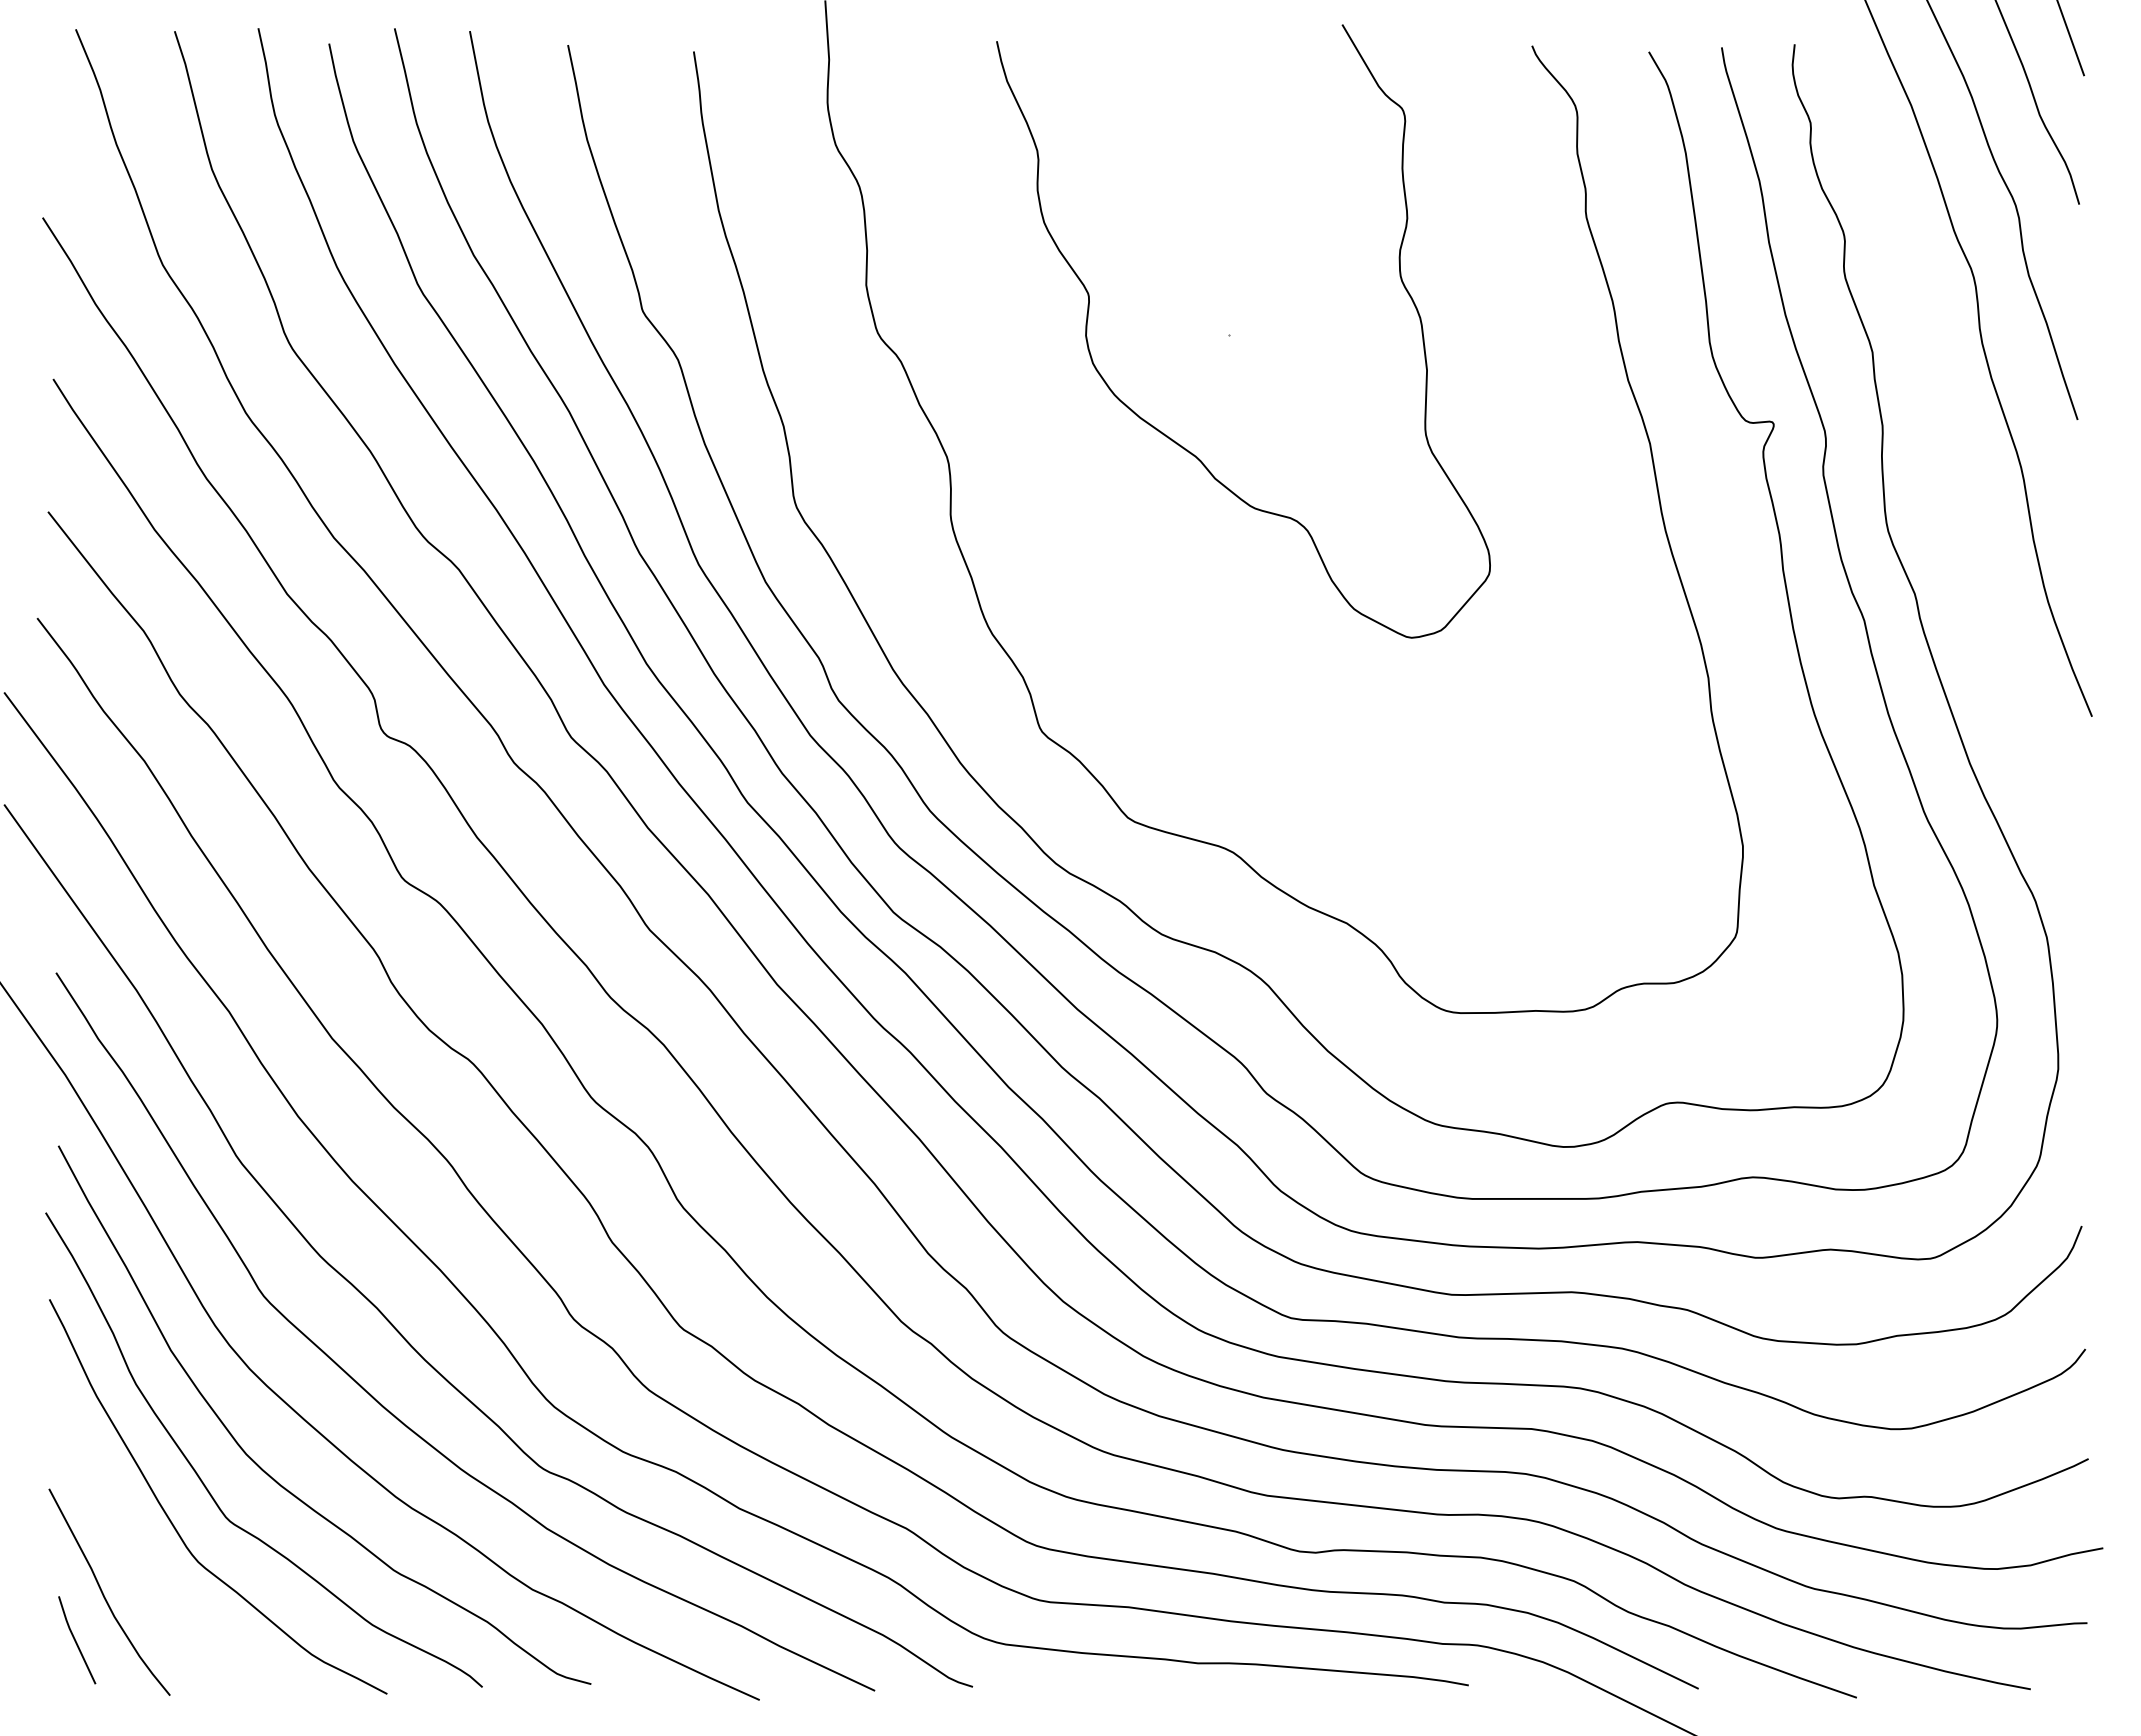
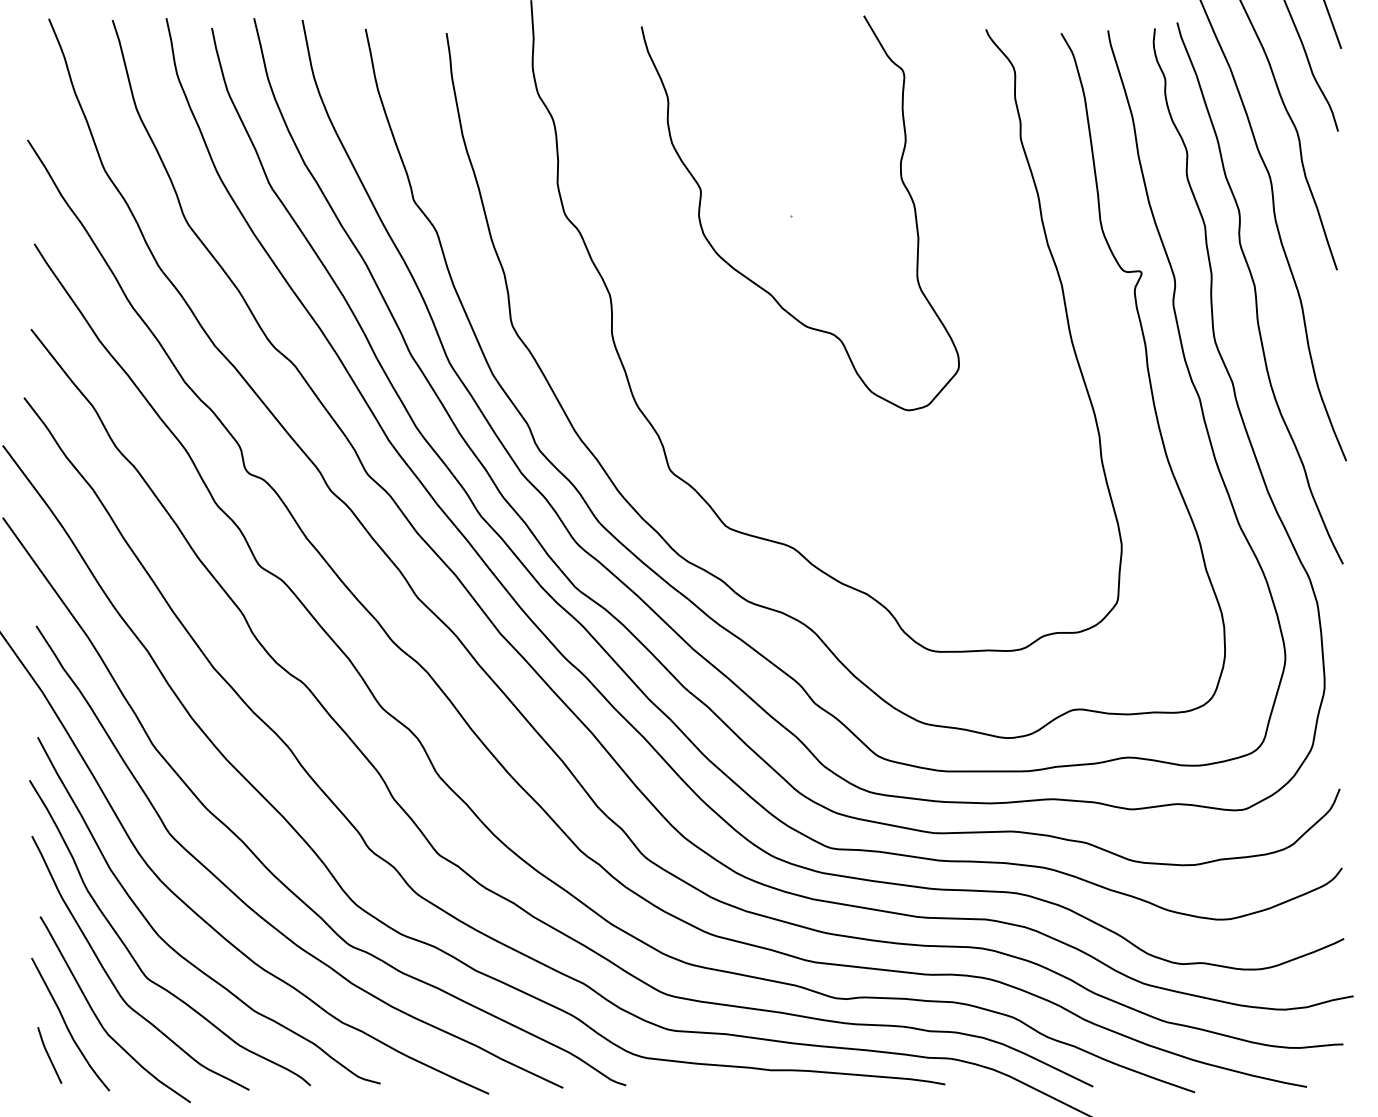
curve: (1952, 456) -> (1256, 293), added
curve: (154, 1584) -> (99, 1019), added

